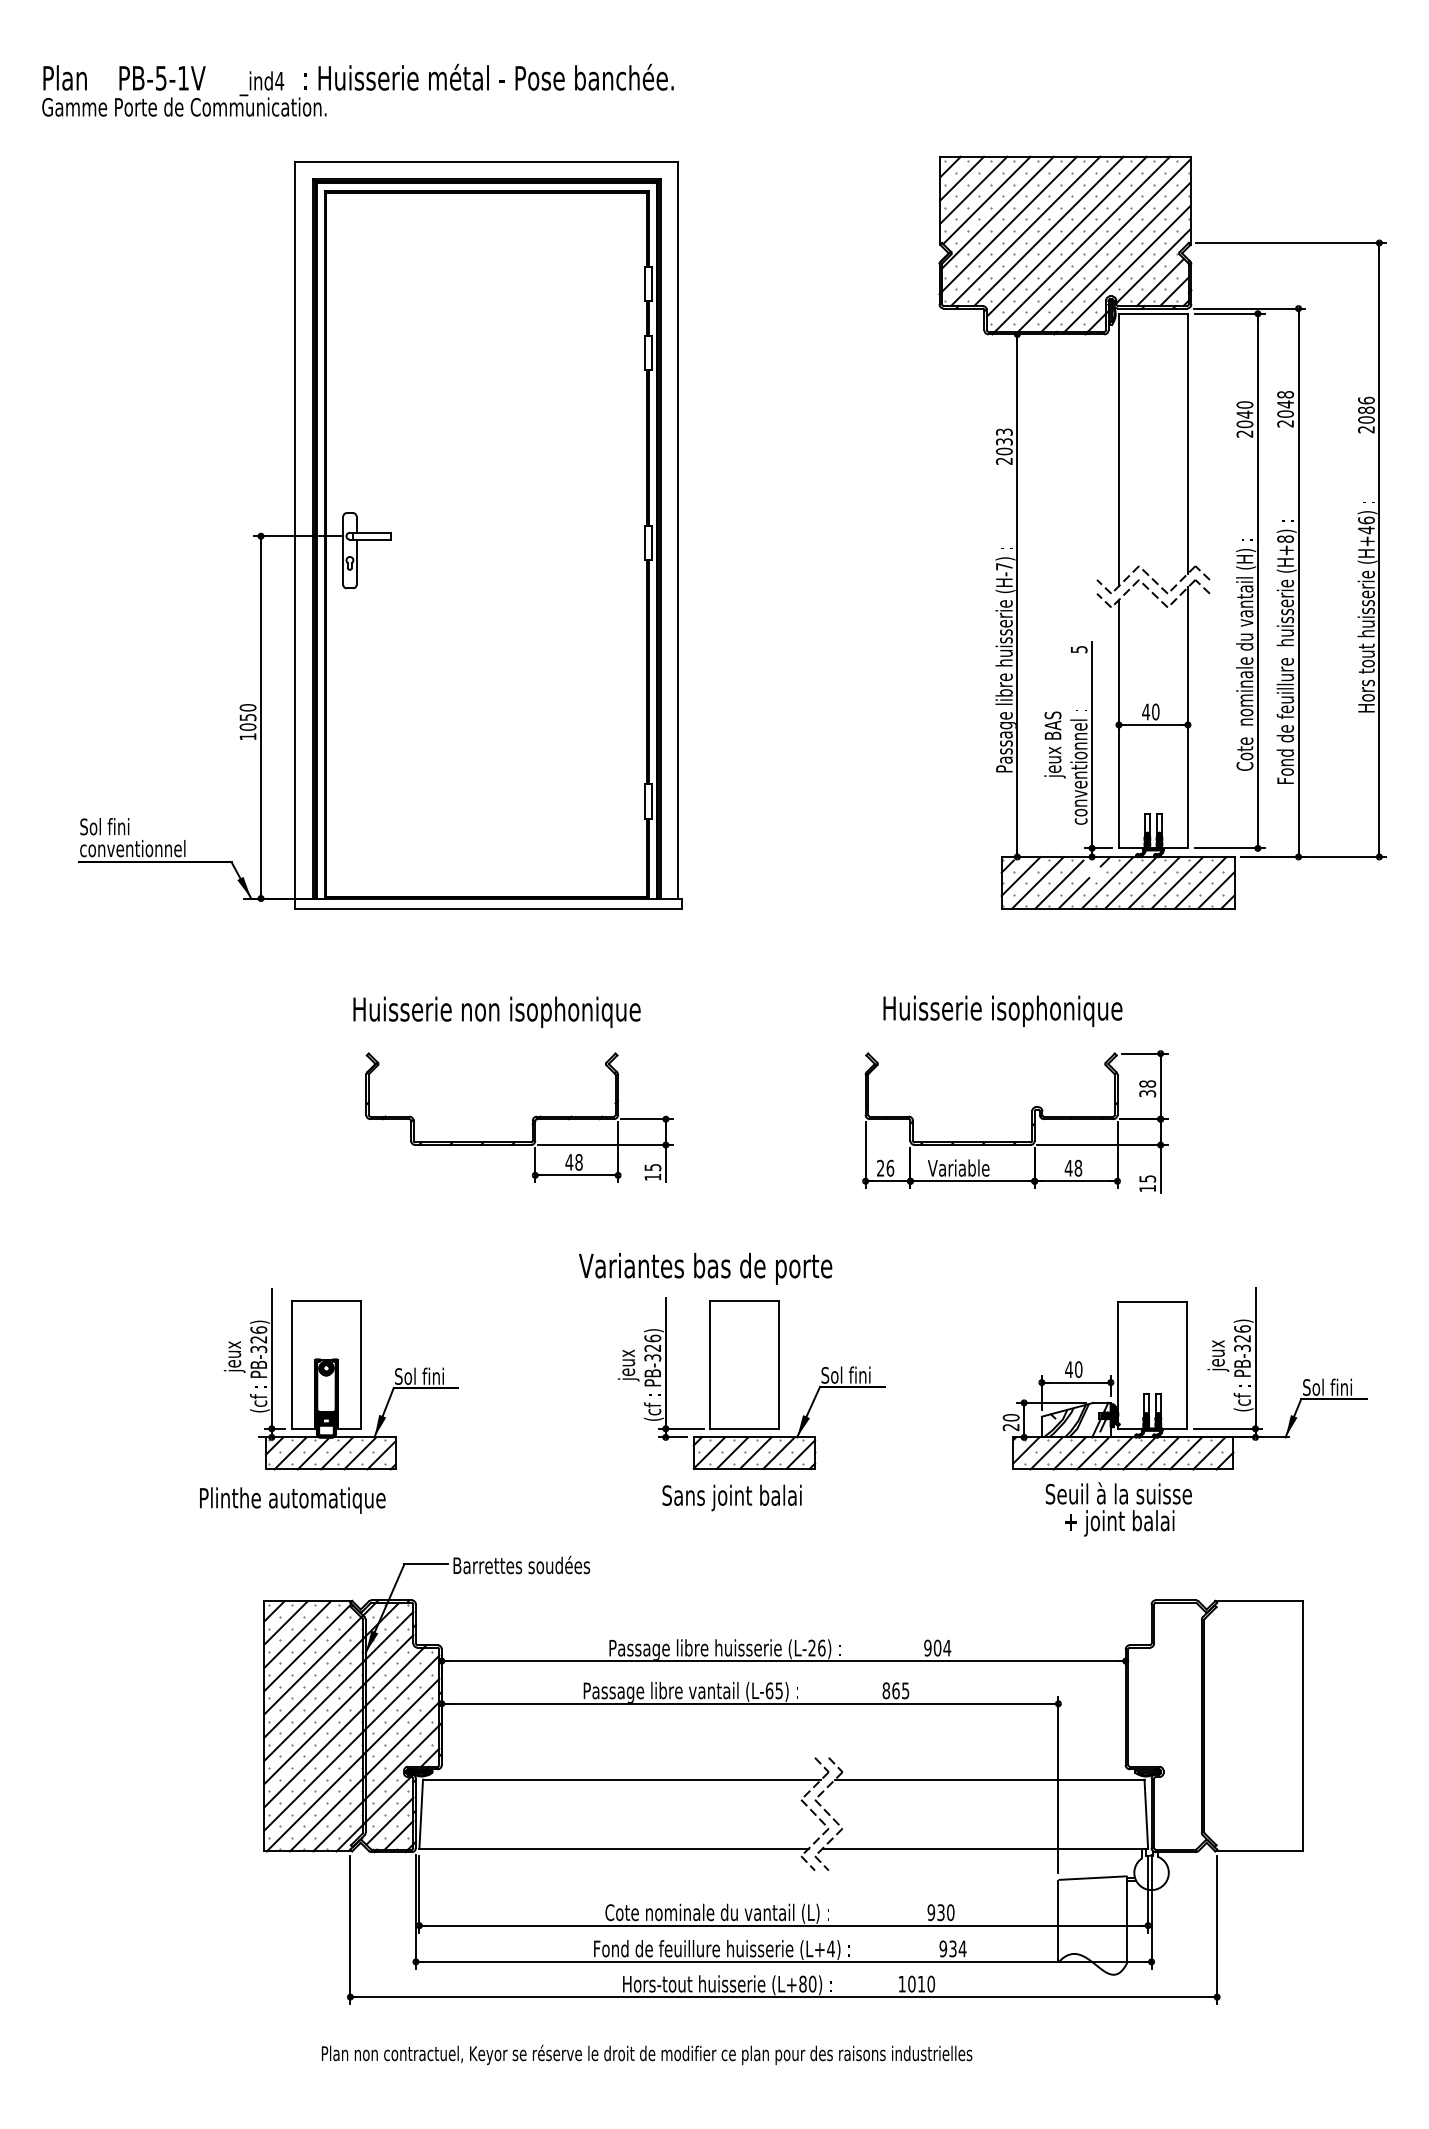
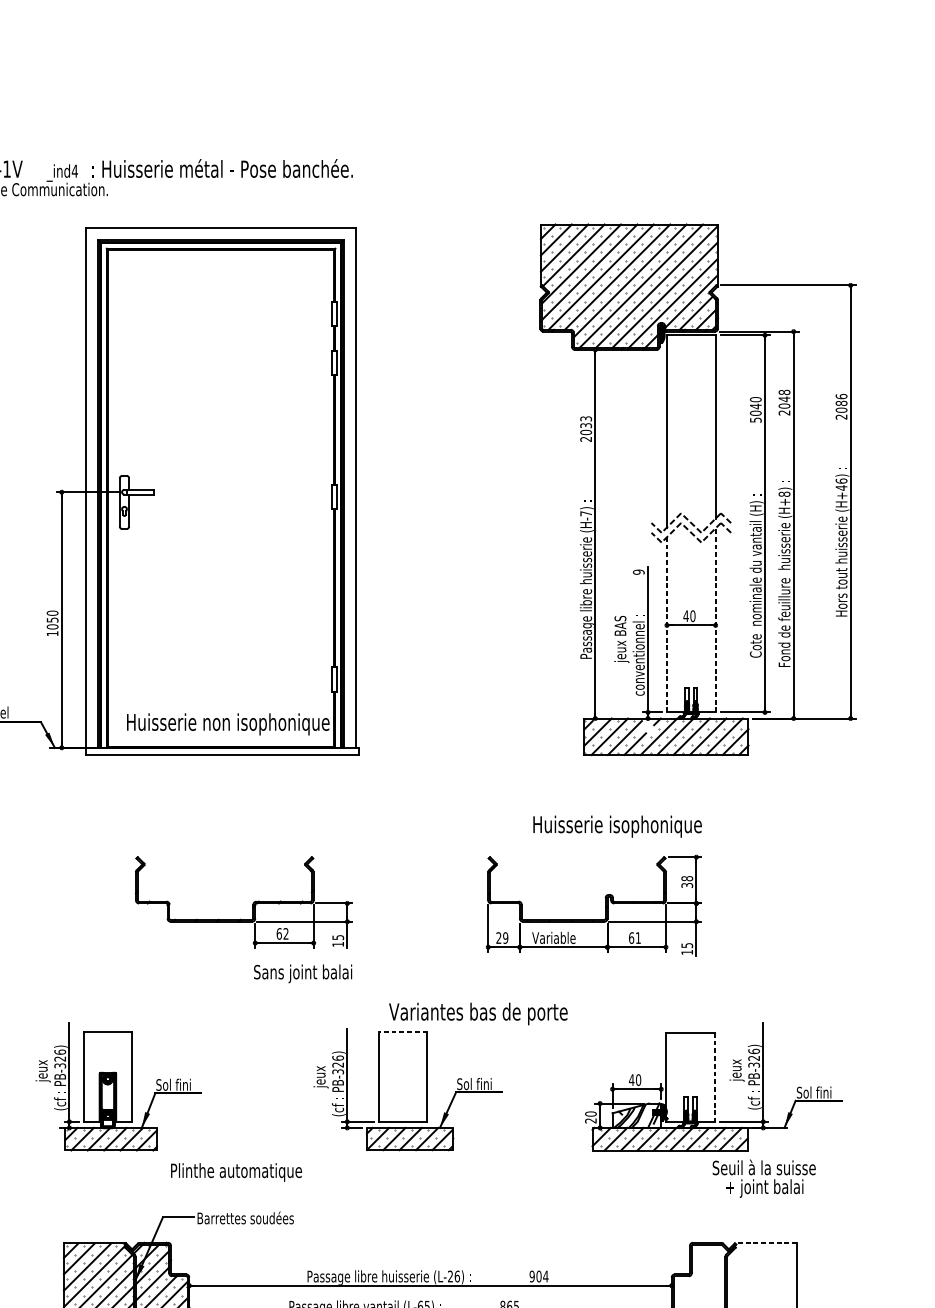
text: (1244, 433) -> (755, 419), 2040 -> 5040
text: (1078, 649) -> (638, 572), 5 -> 9
line: (1187, 717) -> (715, 620), solid -> dashed
line: (1118, 723) -> (666, 624), solid -> dashed
text: (1002, 1011) -> (617, 826), moved
text: (496, 1012) -> (227, 724), moved
text: (573, 1162) -> (282, 934), 48 -> 62
text: (890, 1167) -> (505, 937), 26 -> 29
text: (1073, 1167) -> (634, 937), 48 -> 61
text: (705, 1268) -> (478, 1013), moved
line: (744, 1301) -> (402, 1032), solid -> dashed
line: (1186, 1366) -> (714, 1077), solid -> dashed
text: (731, 1497) -> (302, 973), moved
text: (292, 1500) -> (236, 1172), moved
text: (1118, 1509) -> (763, 1178), moved
line: (1258, 1601) -> (765, 1243), solid -> dashed

